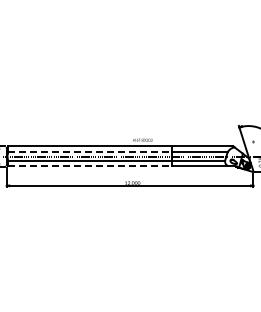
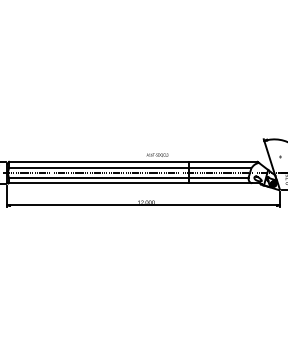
line: (90, 152) -> (99, 168), dashed -> solid
line: (90, 165) -> (99, 182), dashed -> solid

